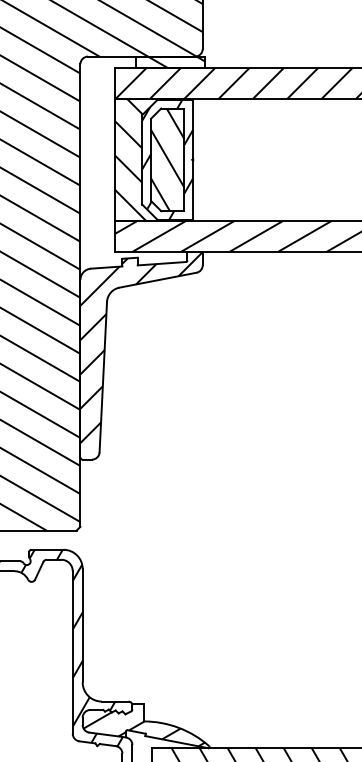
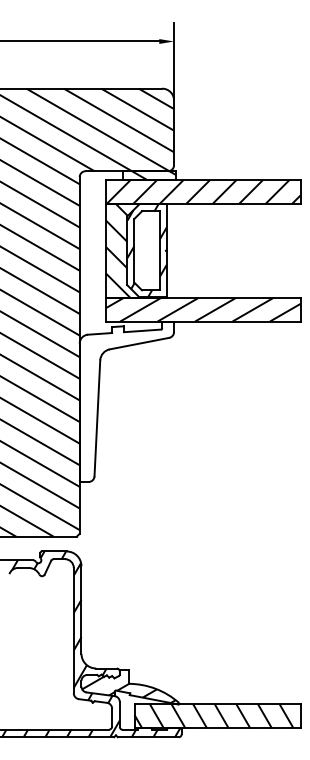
hatch: (167, 159) -> (146, 250), removed
hatch: (141, 347) -> (126, 395), removed

